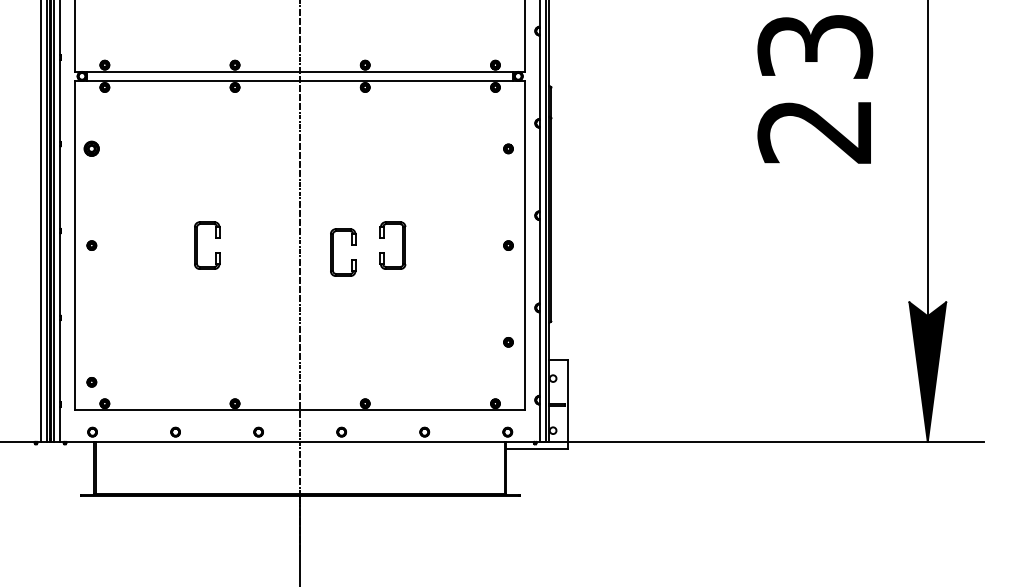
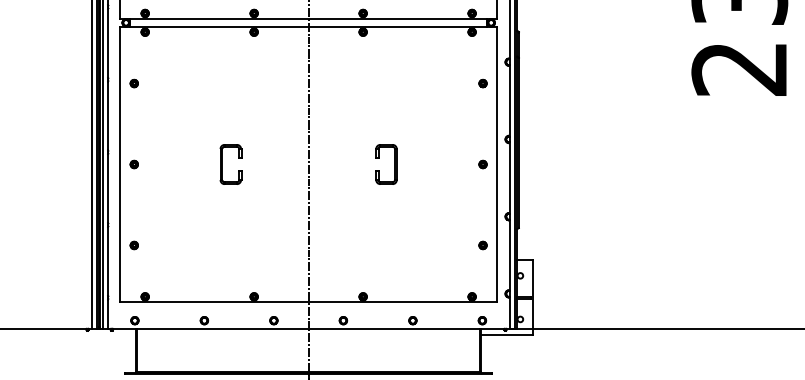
part: (91, 148) -> (134, 83), size x0.62
part: (333, 252) -> (336, 170), removed
part: (91, 382) -> (134, 245), moved

